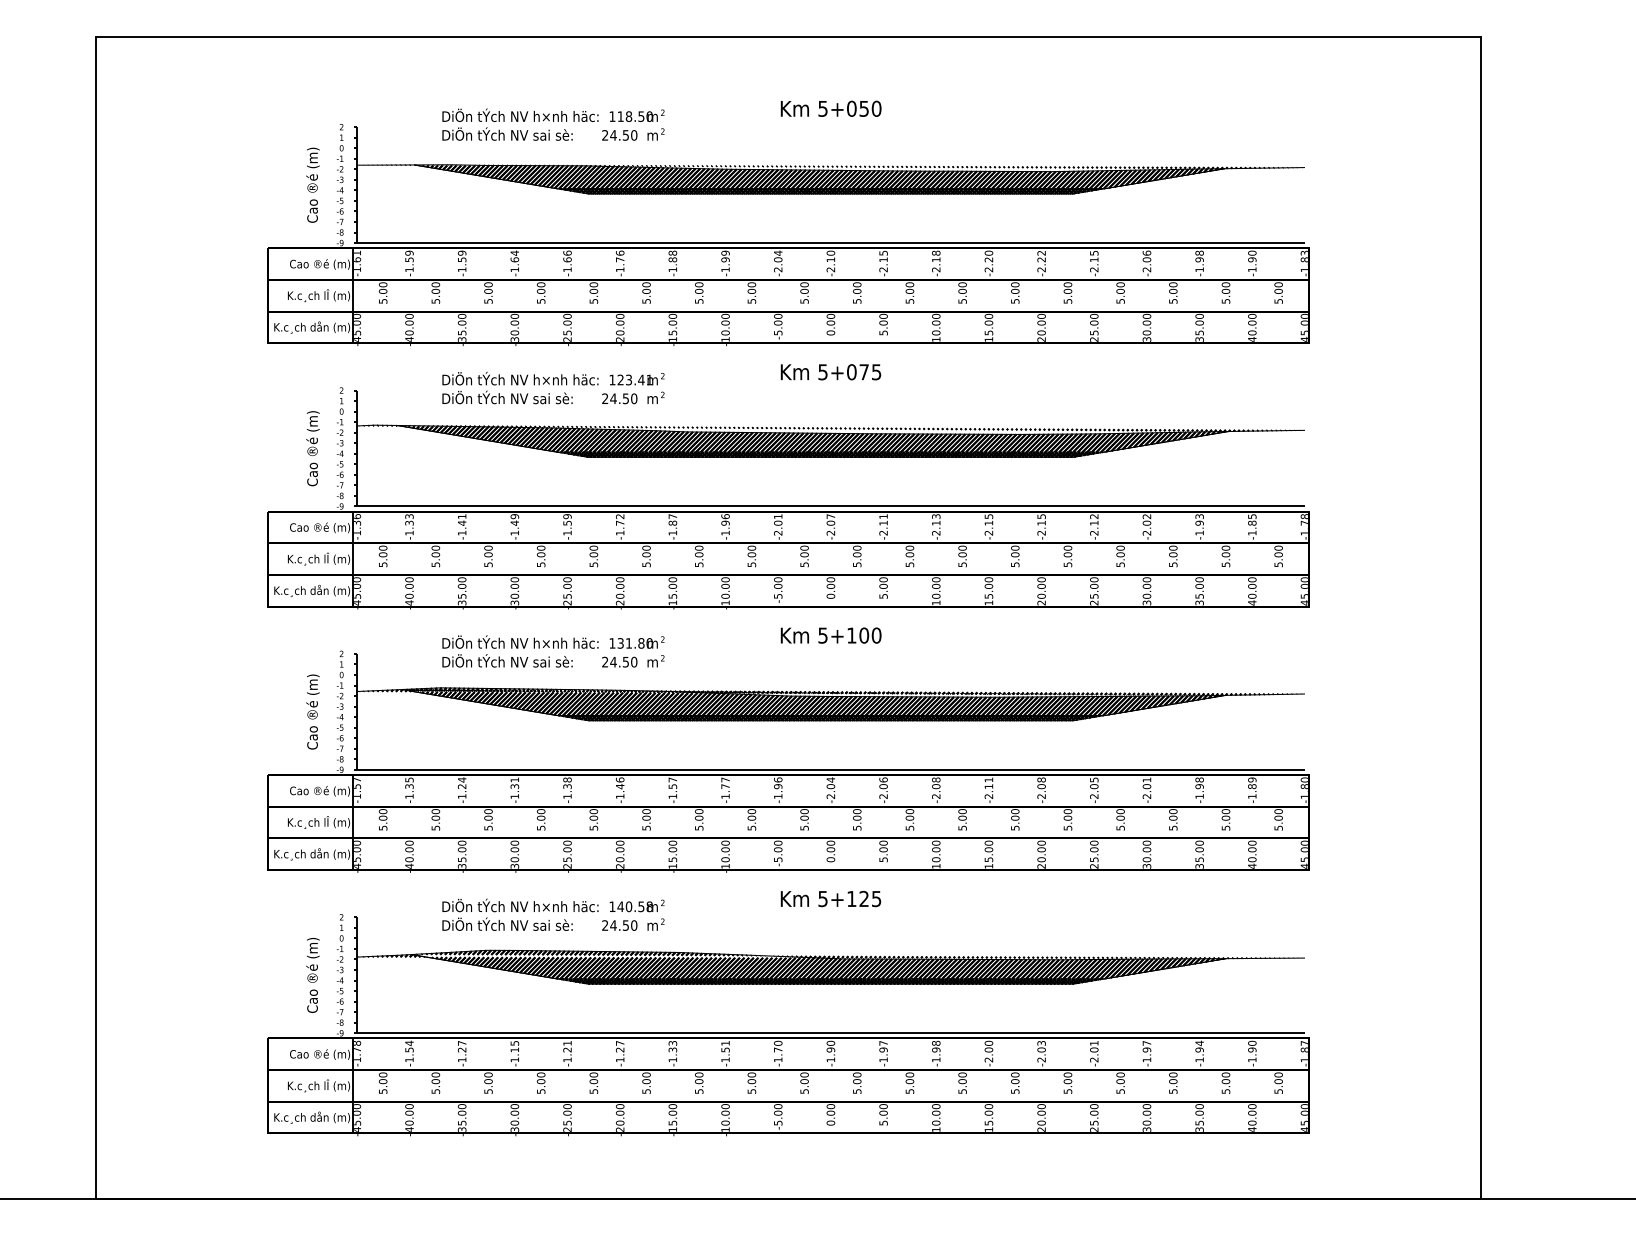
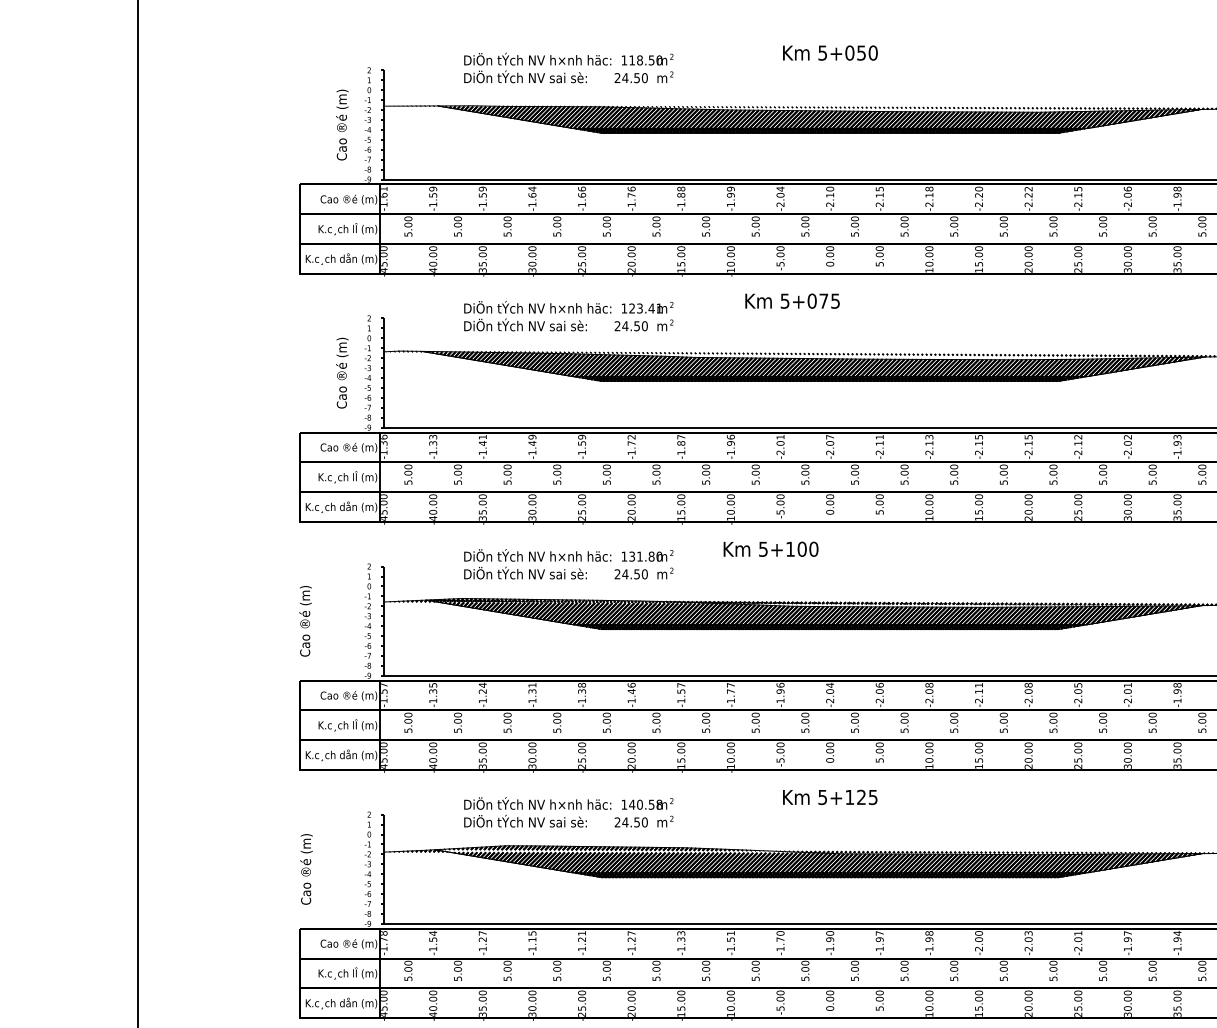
text: (830, 372) -> (792, 301), moved
text: (830, 635) -> (770, 549), moved
text: (312, 711) -> (305, 620), moved
text: (312, 975) -> (306, 869), moved

